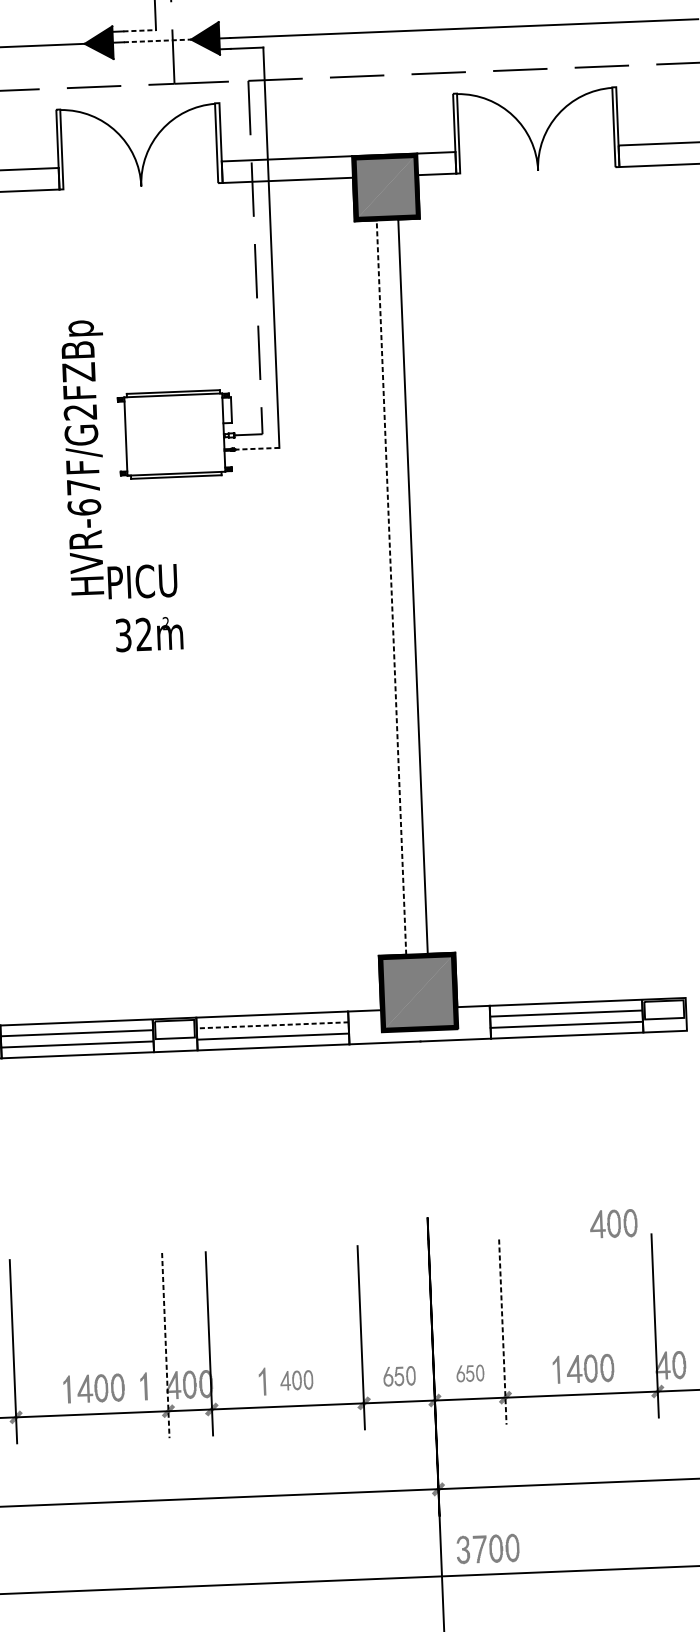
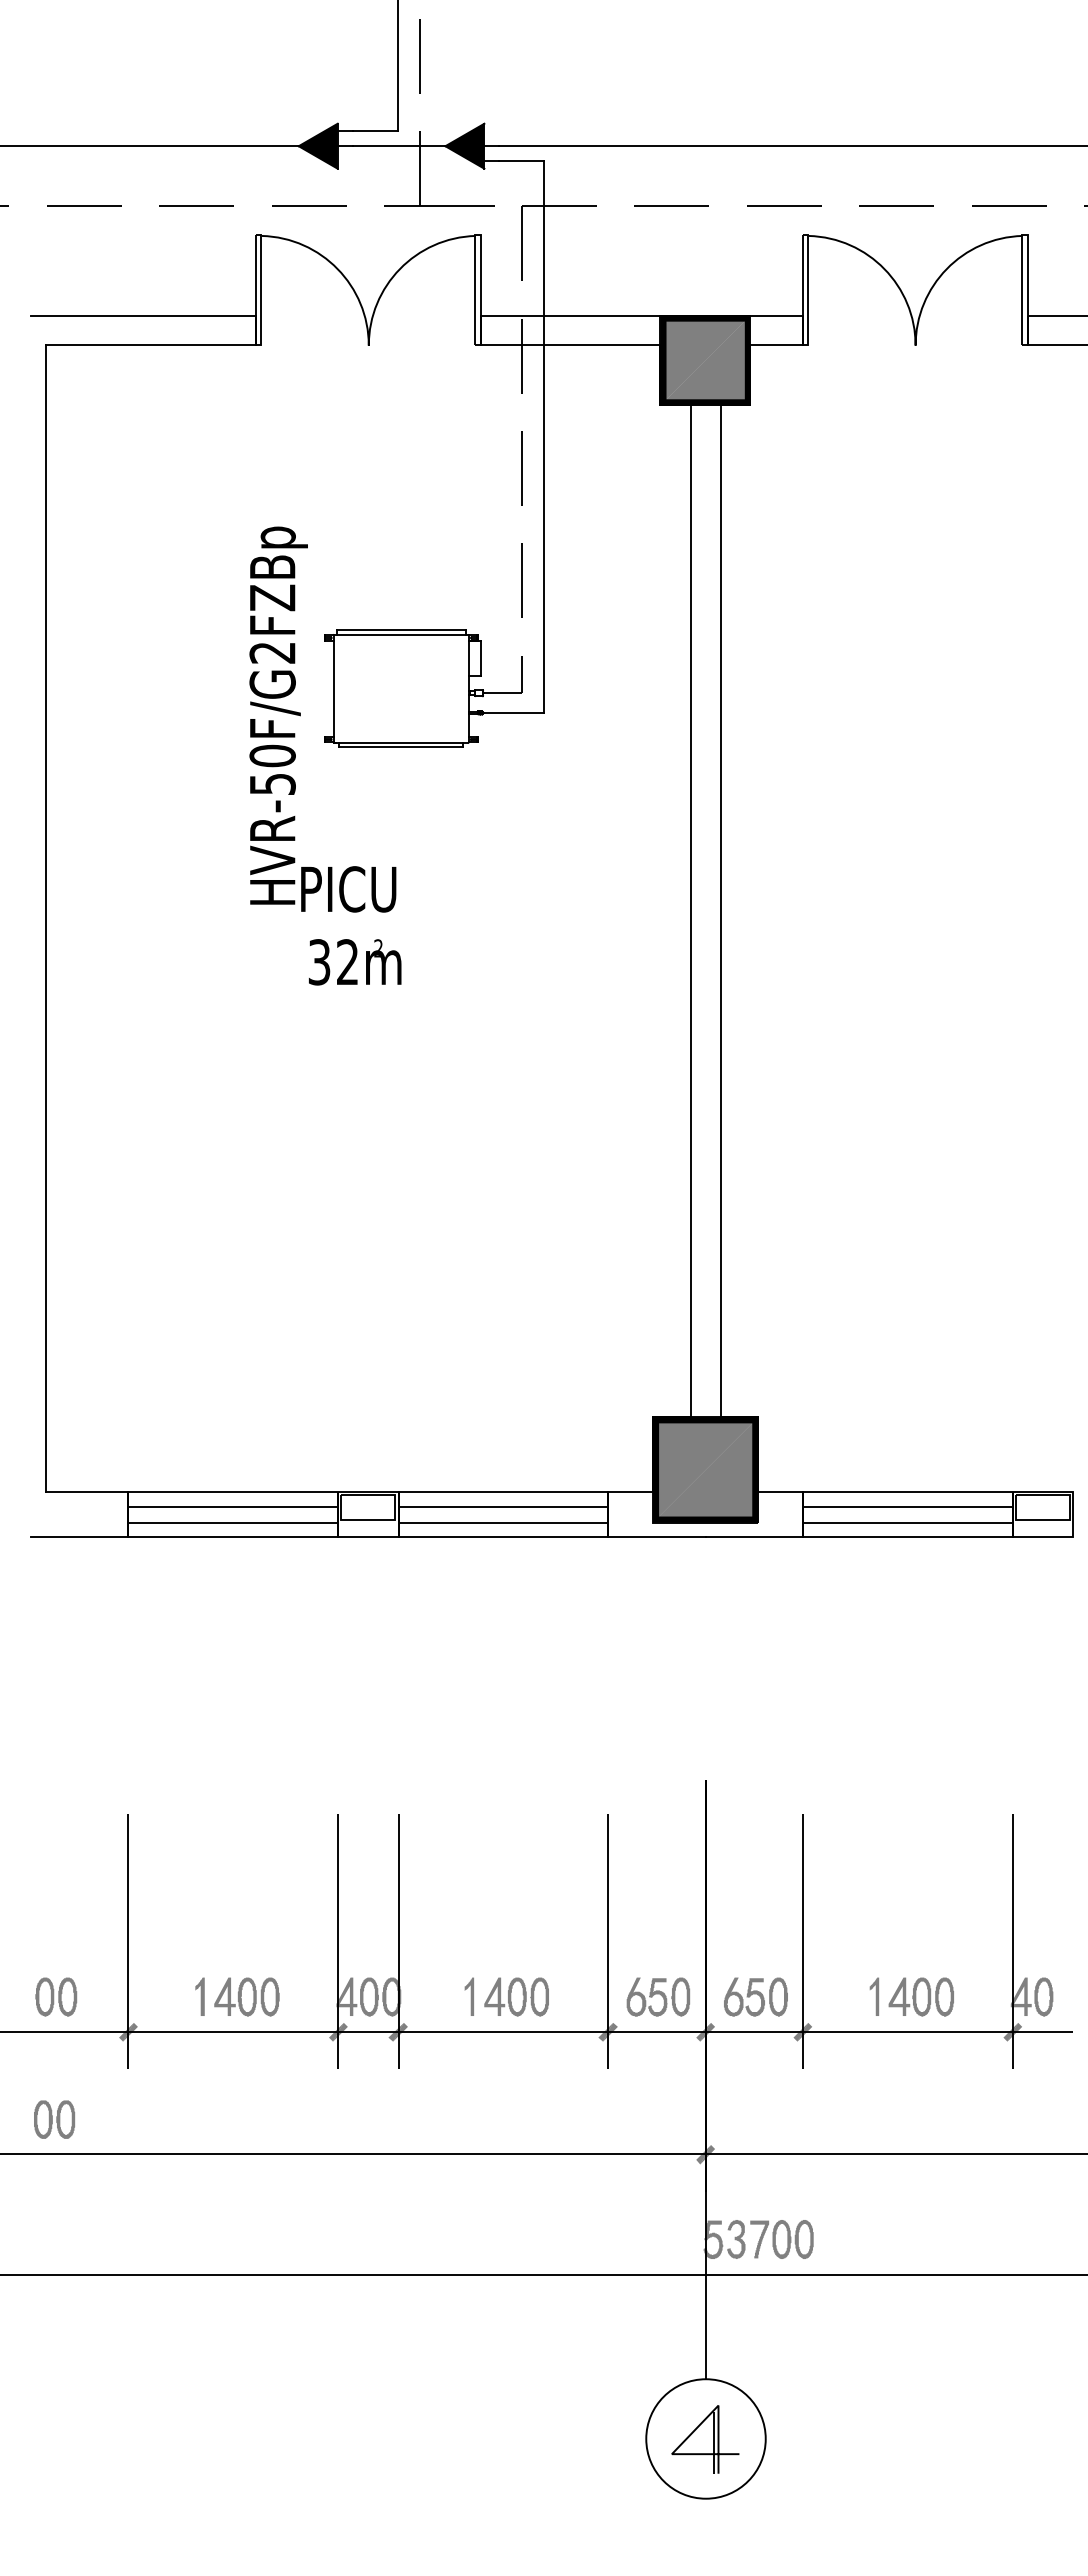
line: (139, 30) -> (375, 131), dashed -> solid
line: (157, 41) -> (399, 146), dashed -> solid
line: (257, 448) -> (514, 712), dashed -> solid
text: (83, 496) -> (272, 769), HVR-67F/G2FZBp -> HVR-50F/G2FZBp
line: (391, 587) -> (690, 911), dashed -> solid
line: (272, 1025) -> (503, 1507), dashed -> solid
part: (613, 1223) -> (960, 1798), removed
line: (502, 1331) -> (802, 1941), dashed -> solid
line: (165, 1345) -> (338, 1941), dashed -> solid
part: (470, 1373) -> (755, 1996), size x1.67
part: (398, 1375) -> (657, 1996), size x1.43
part: (296, 1380) -> (516, 1996), size x1.43
part: (143, 1386) -> (305, 1996), removed
fill: (446, 1550) -> (713, 2239), added

